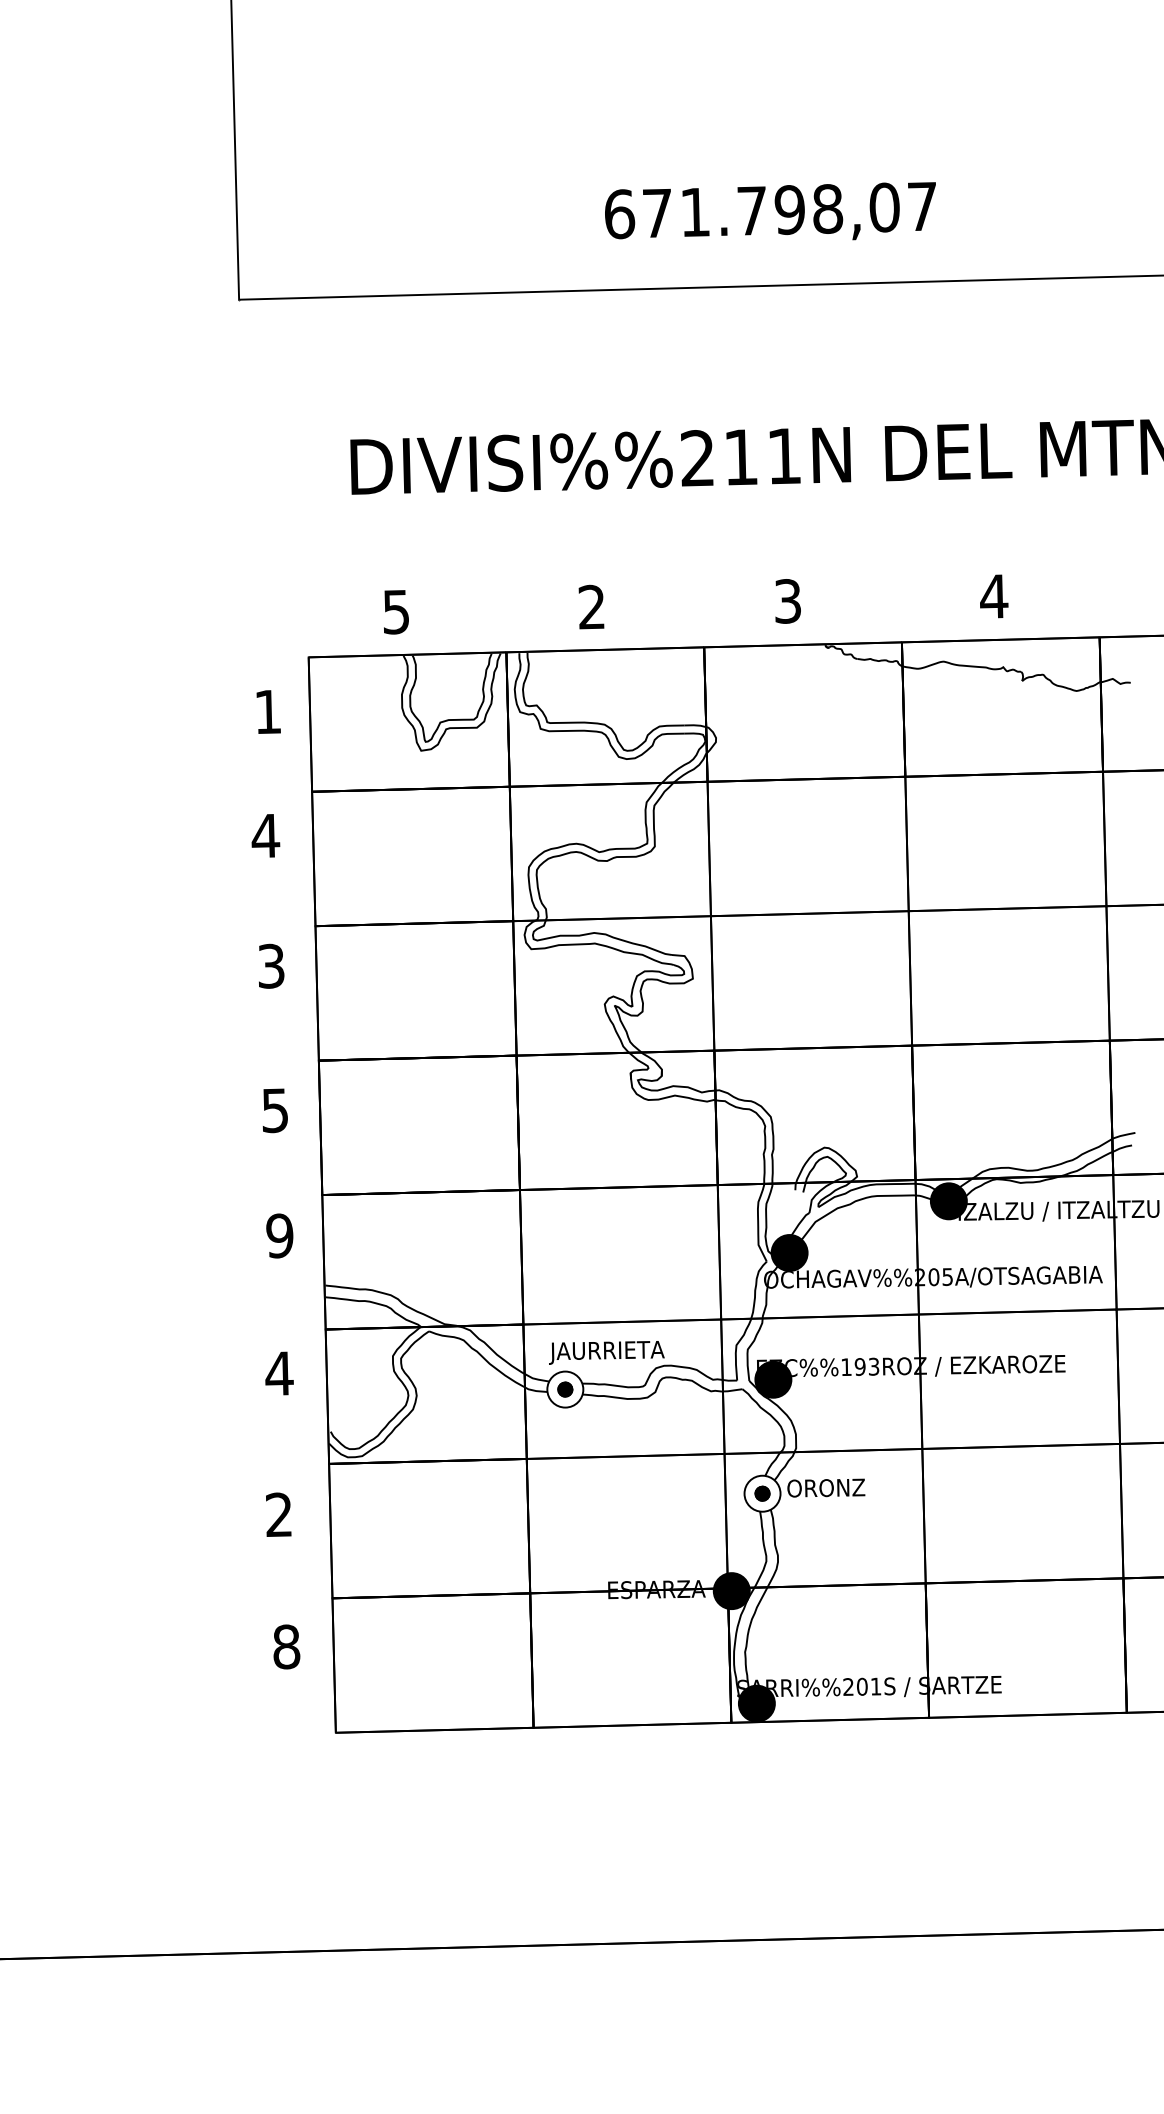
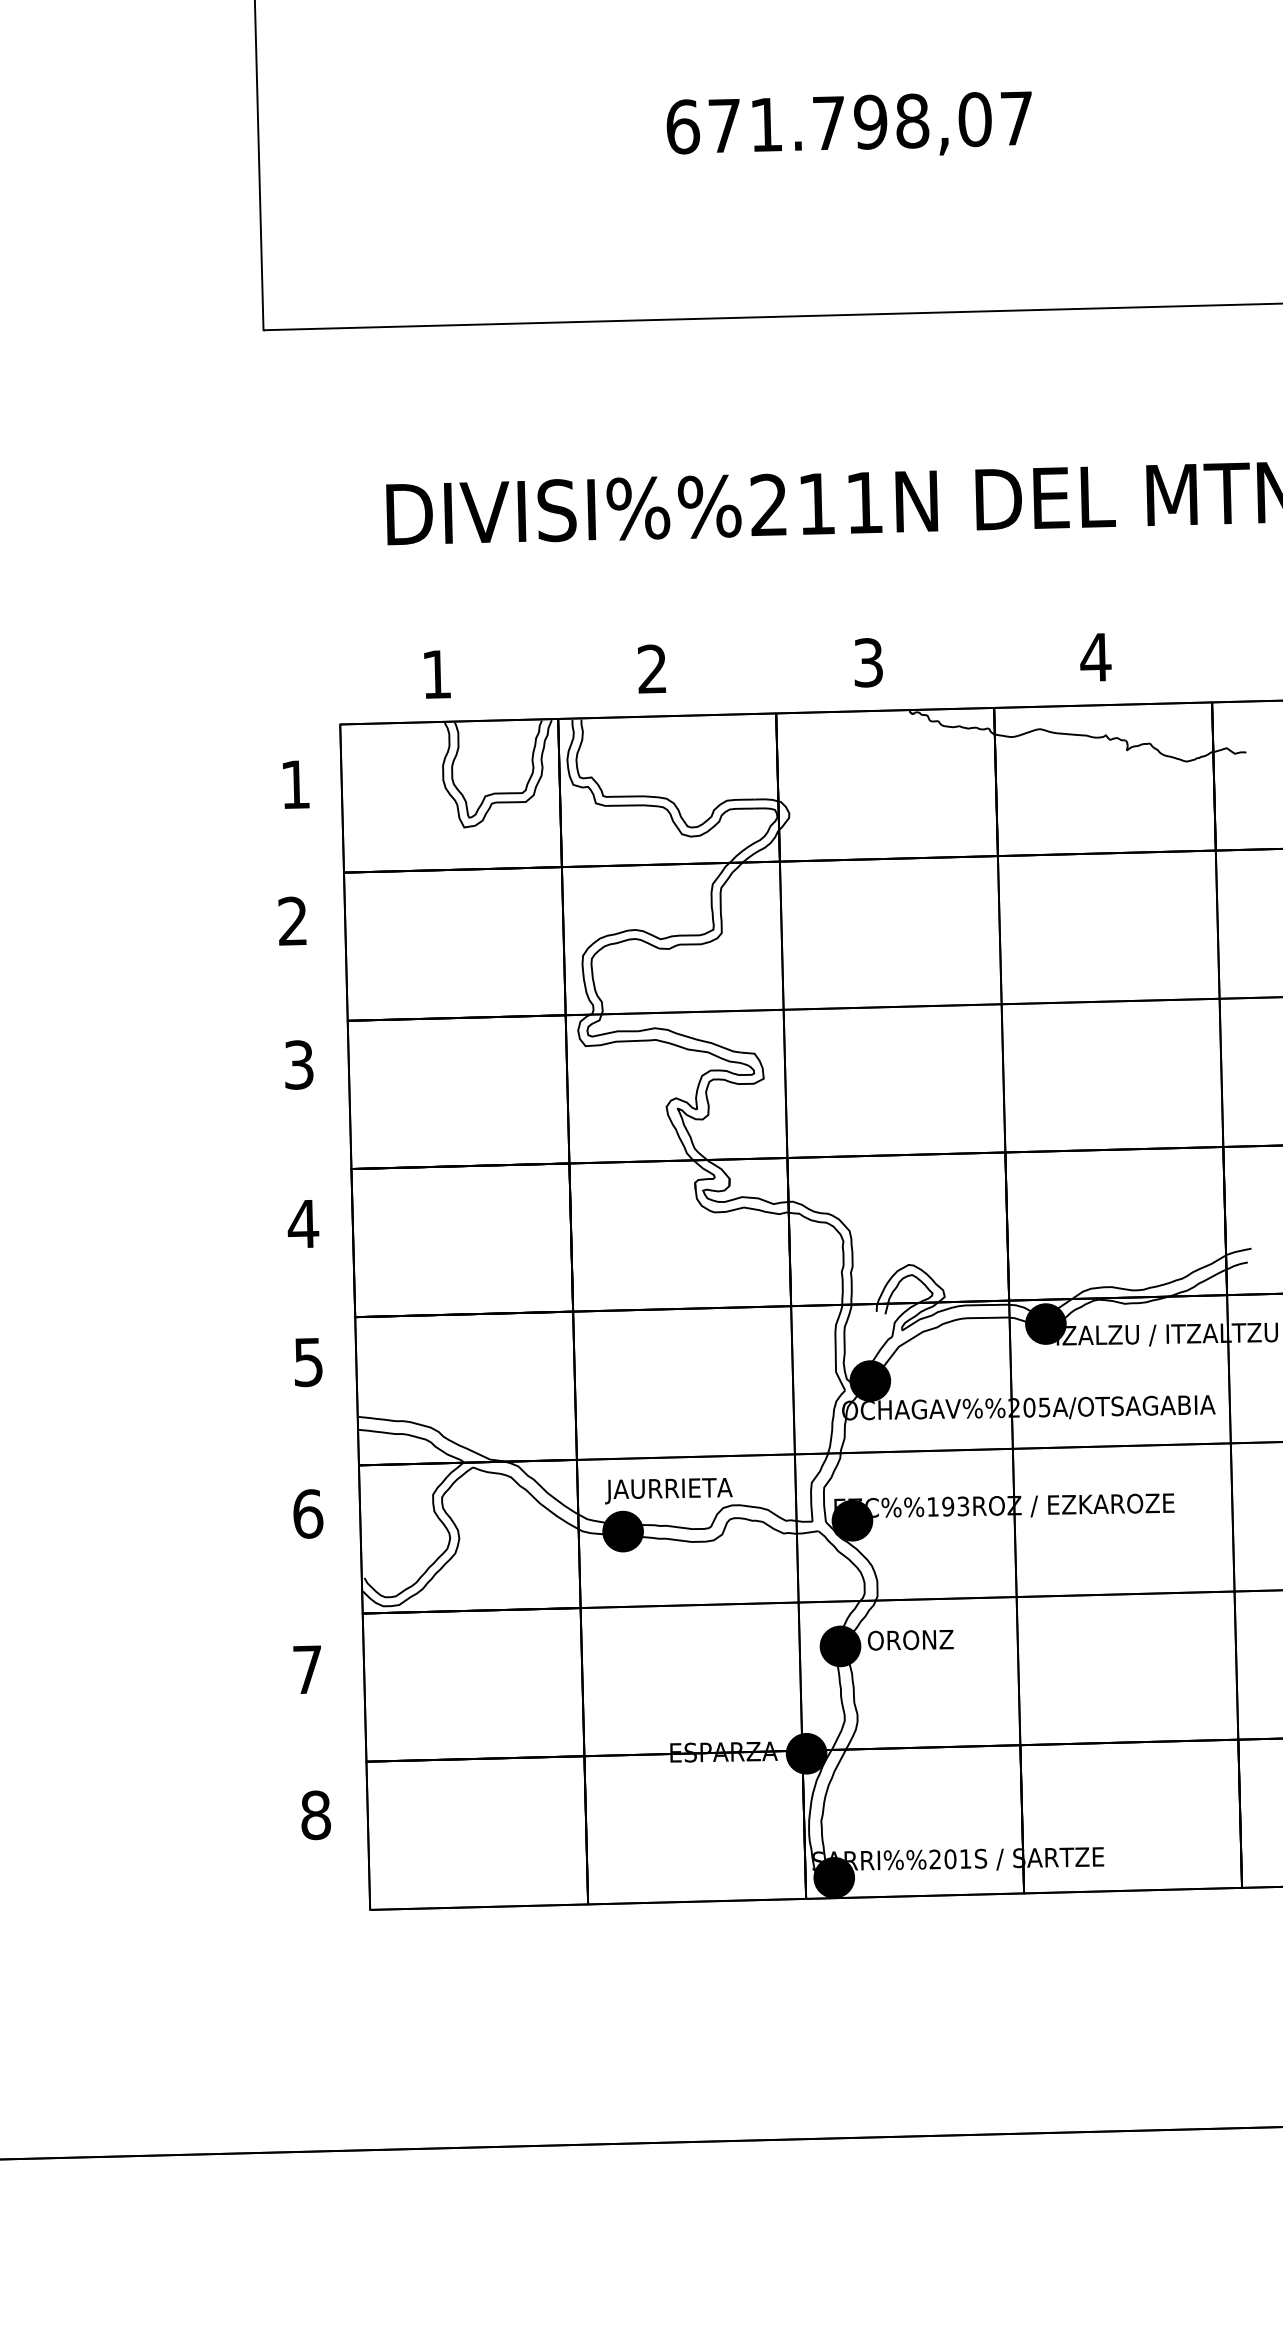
text: (770, 211) -> (849, 123), moved
text: (396, 612) -> (437, 675), 5 -> 1
text: (265, 835) -> (292, 920), 4 -> 2
text: (275, 1110) -> (303, 1223), 5 -> 4
text: (279, 1235) -> (308, 1361), 9 -> 5
text: (279, 1373) -> (308, 1513), 4 -> 6
fill: (565, 1389) -> (623, 1531), added
fill: (762, 1493) -> (840, 1646), added
text: (278, 1514) -> (306, 1669), 2 -> 7

